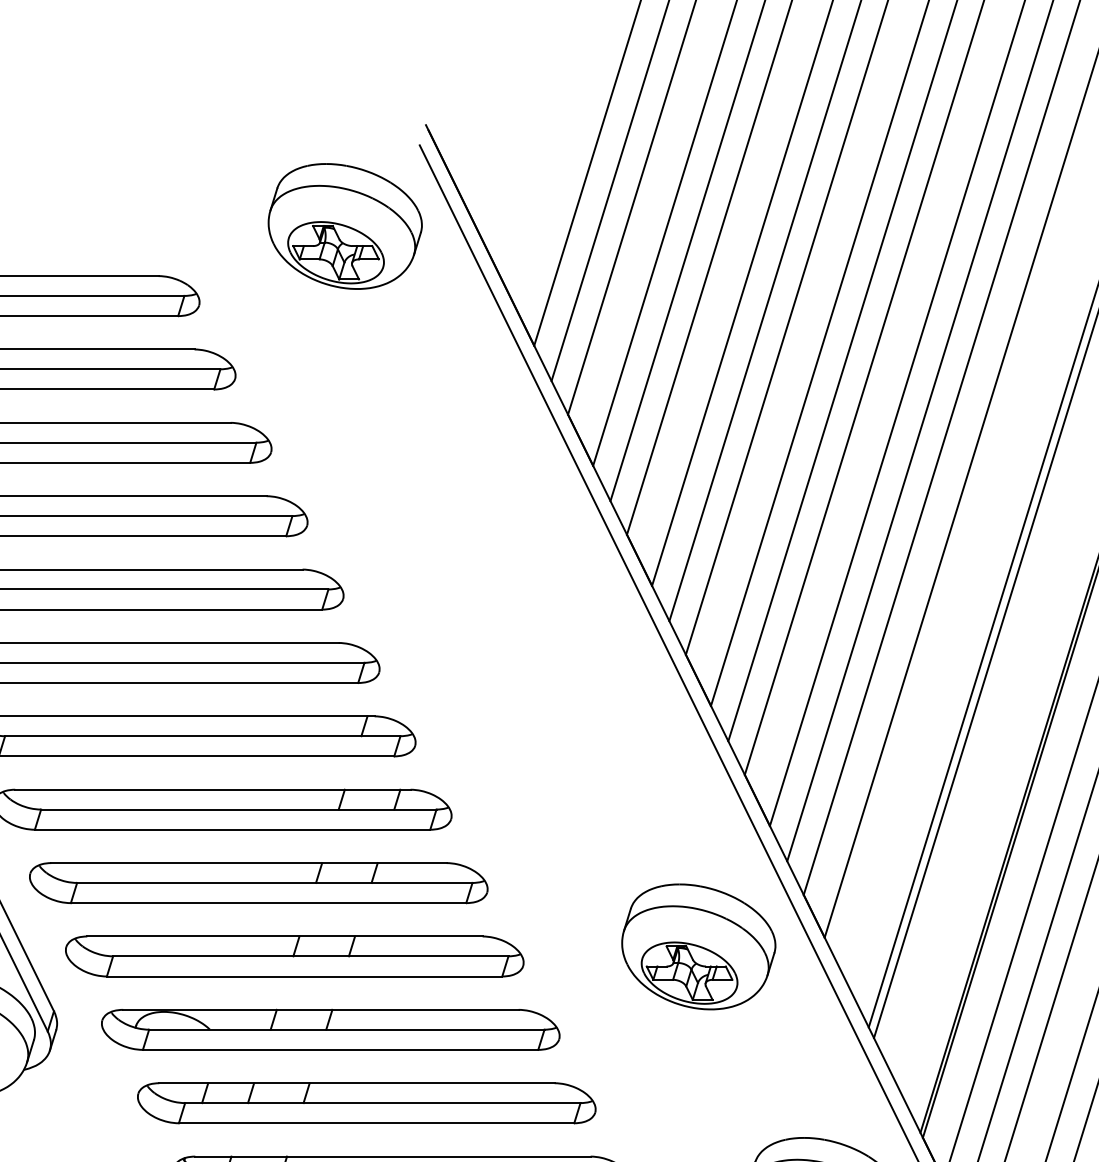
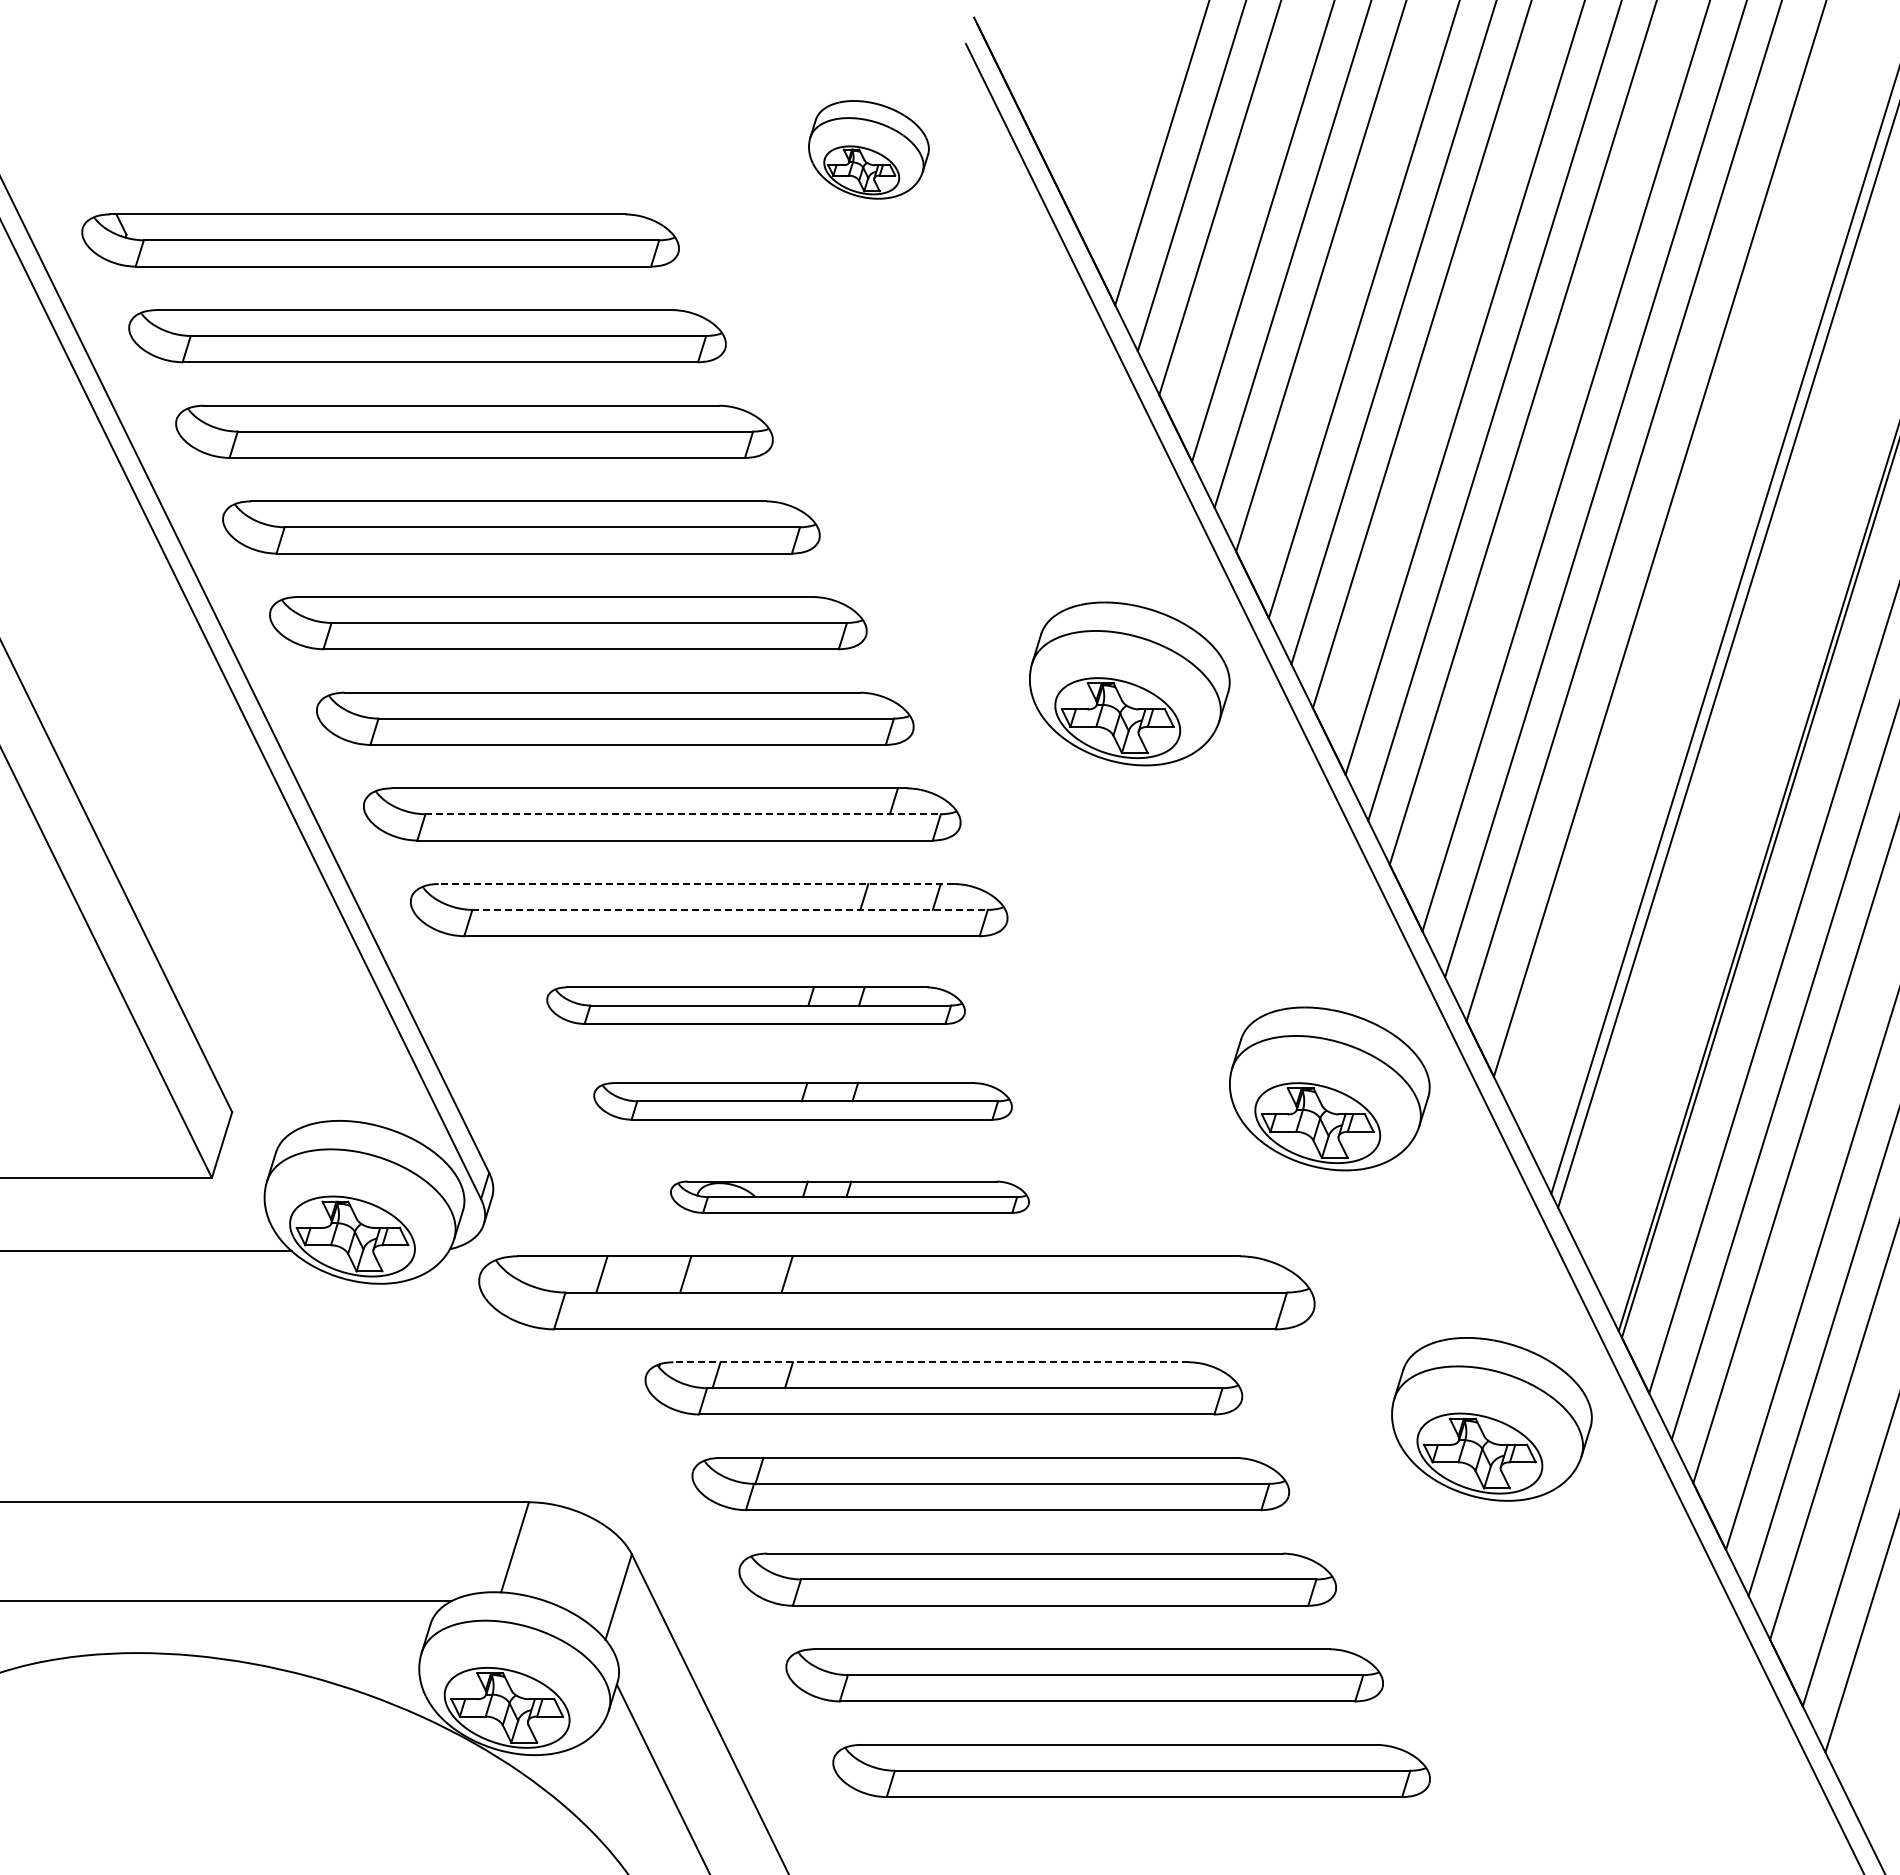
part: (344, 226) -> (868, 149), size x0.6
part: (545, 635) -> (1129, 683), added
line: (203, 736) -> (683, 814), solid -> dashed
line: (213, 790) -> (696, 884), solid -> dashed
line: (239, 809) -> (730, 909), solid -> dashed
part: (258, 882) -> (755, 1005), size x0.7
part: (294, 956) -> (802, 1101), size x0.7
part: (330, 1030) -> (849, 1197), size x0.6
part: (366, 1103) -> (896, 1292), size x1.4
line: (393, 1156) -> (931, 1362), solid -> dashed

